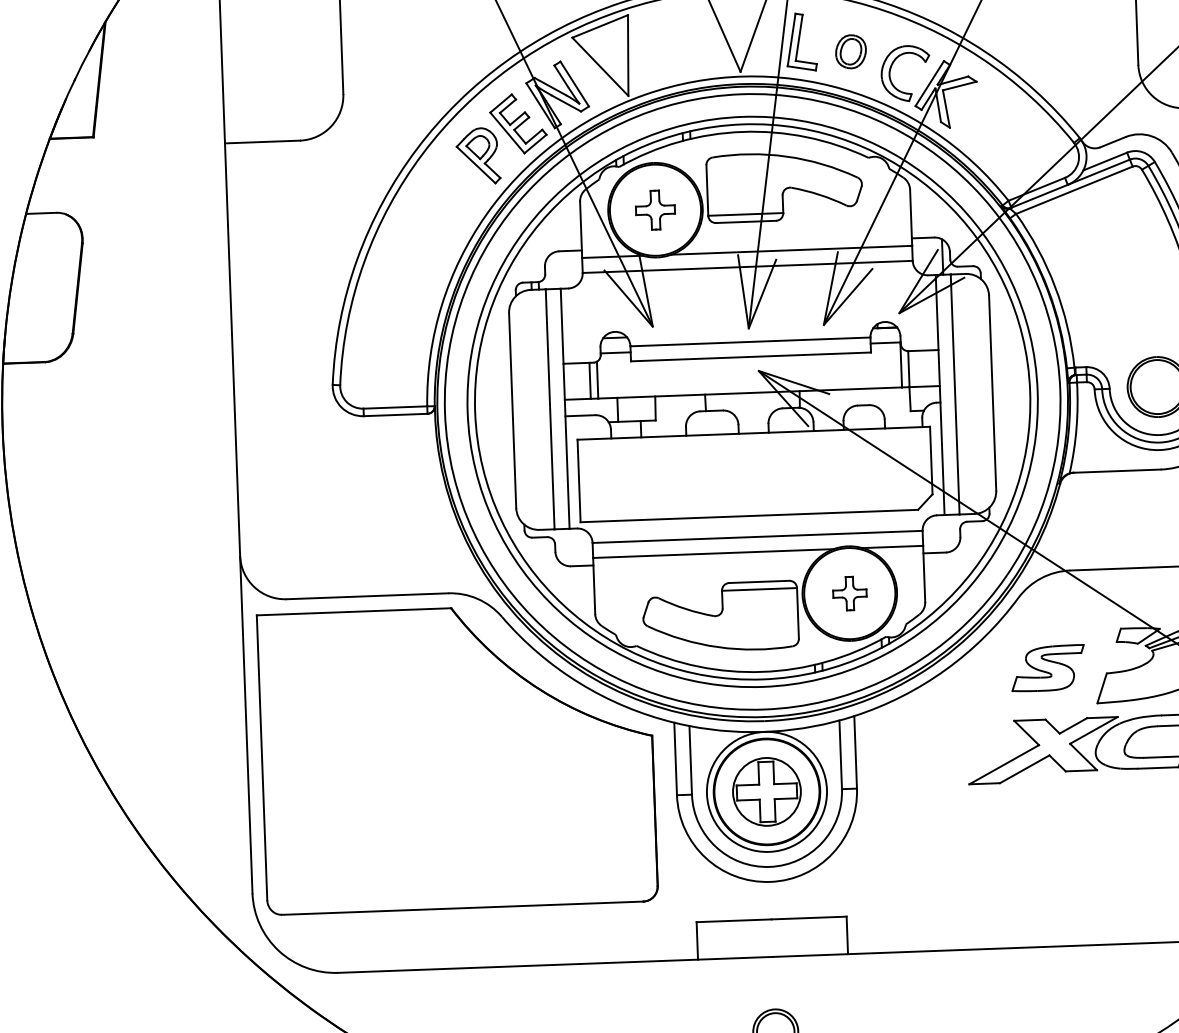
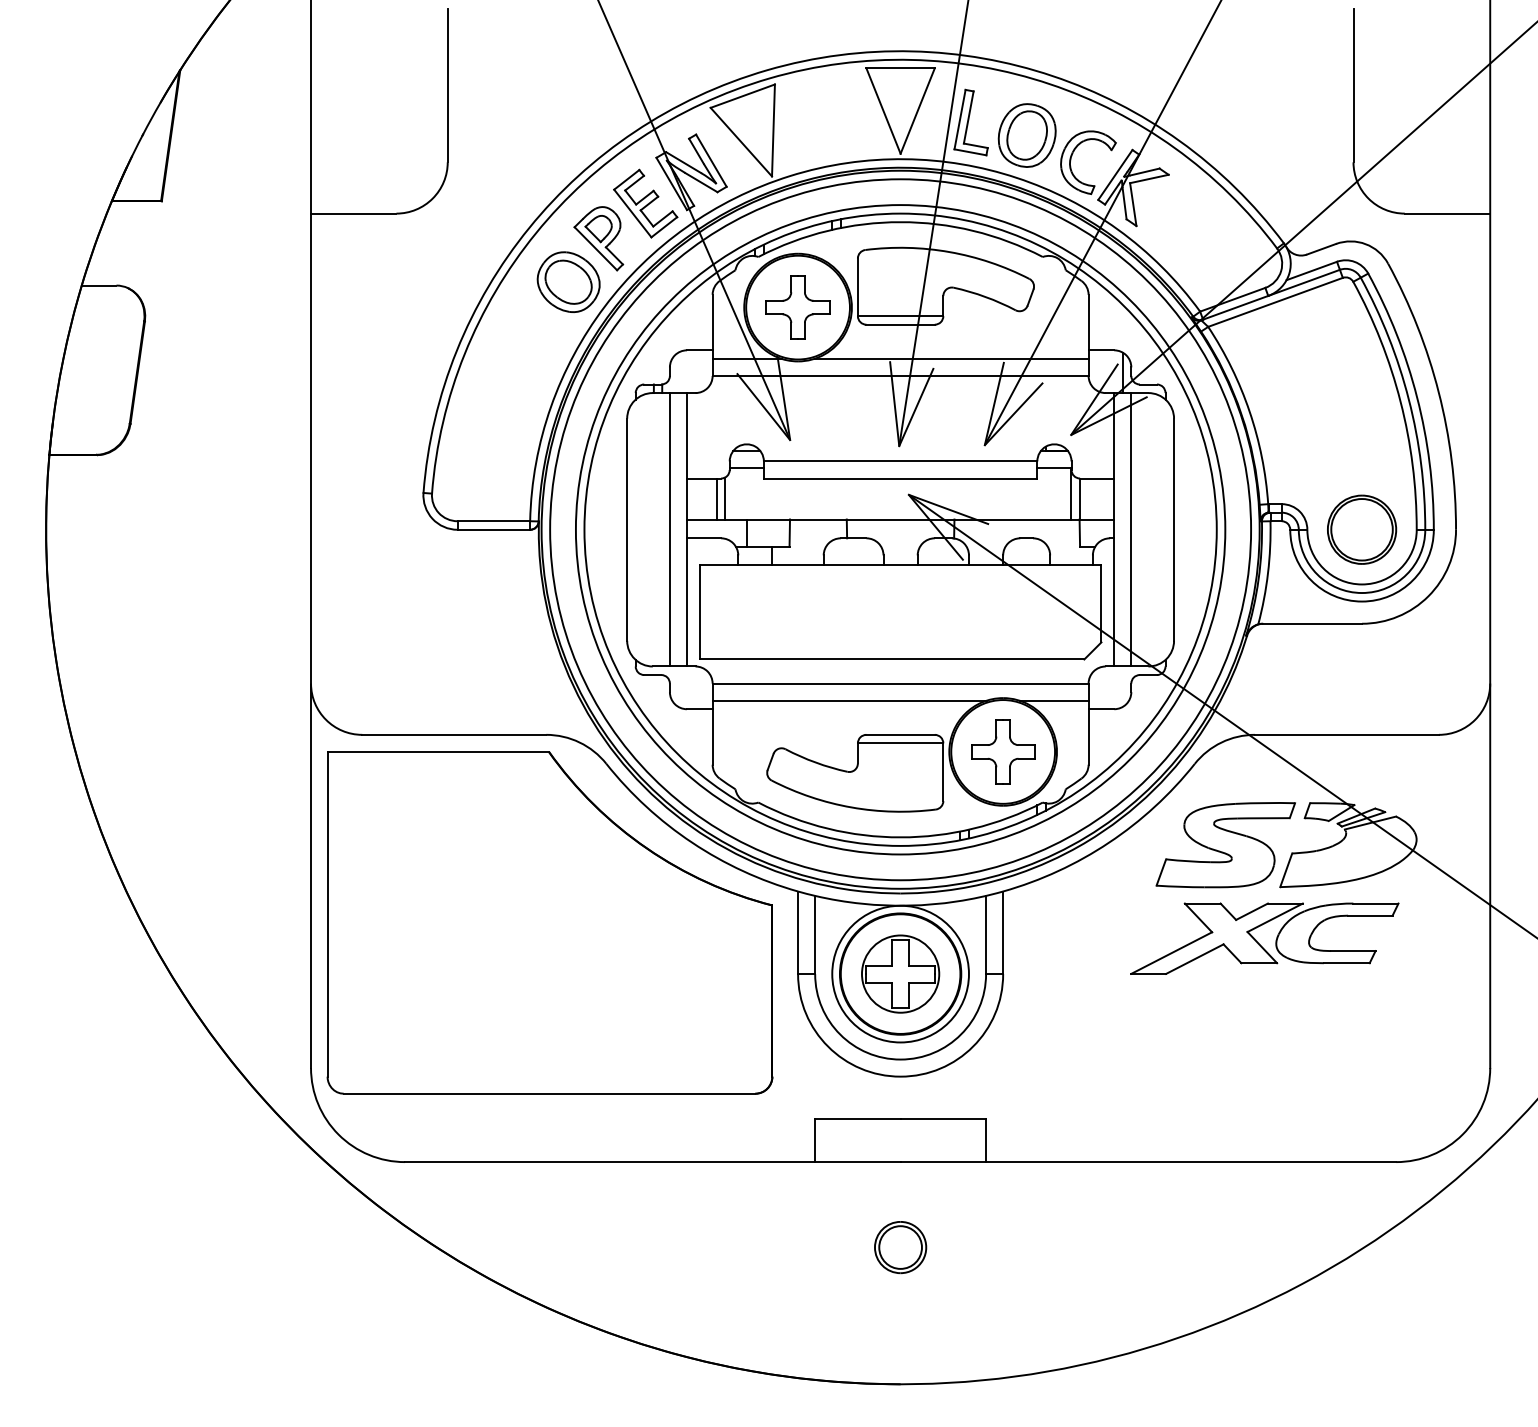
part: (850, 51) -> (1026, 135), size x1.67
part: (453, 194) -> (568, 281), added
part: (655, 210) -> (797, 307), size x1.43
part: (850, 593) -> (1003, 751), size x1.67
part: (1047, 668) -> (1225, 845), size x1.67

